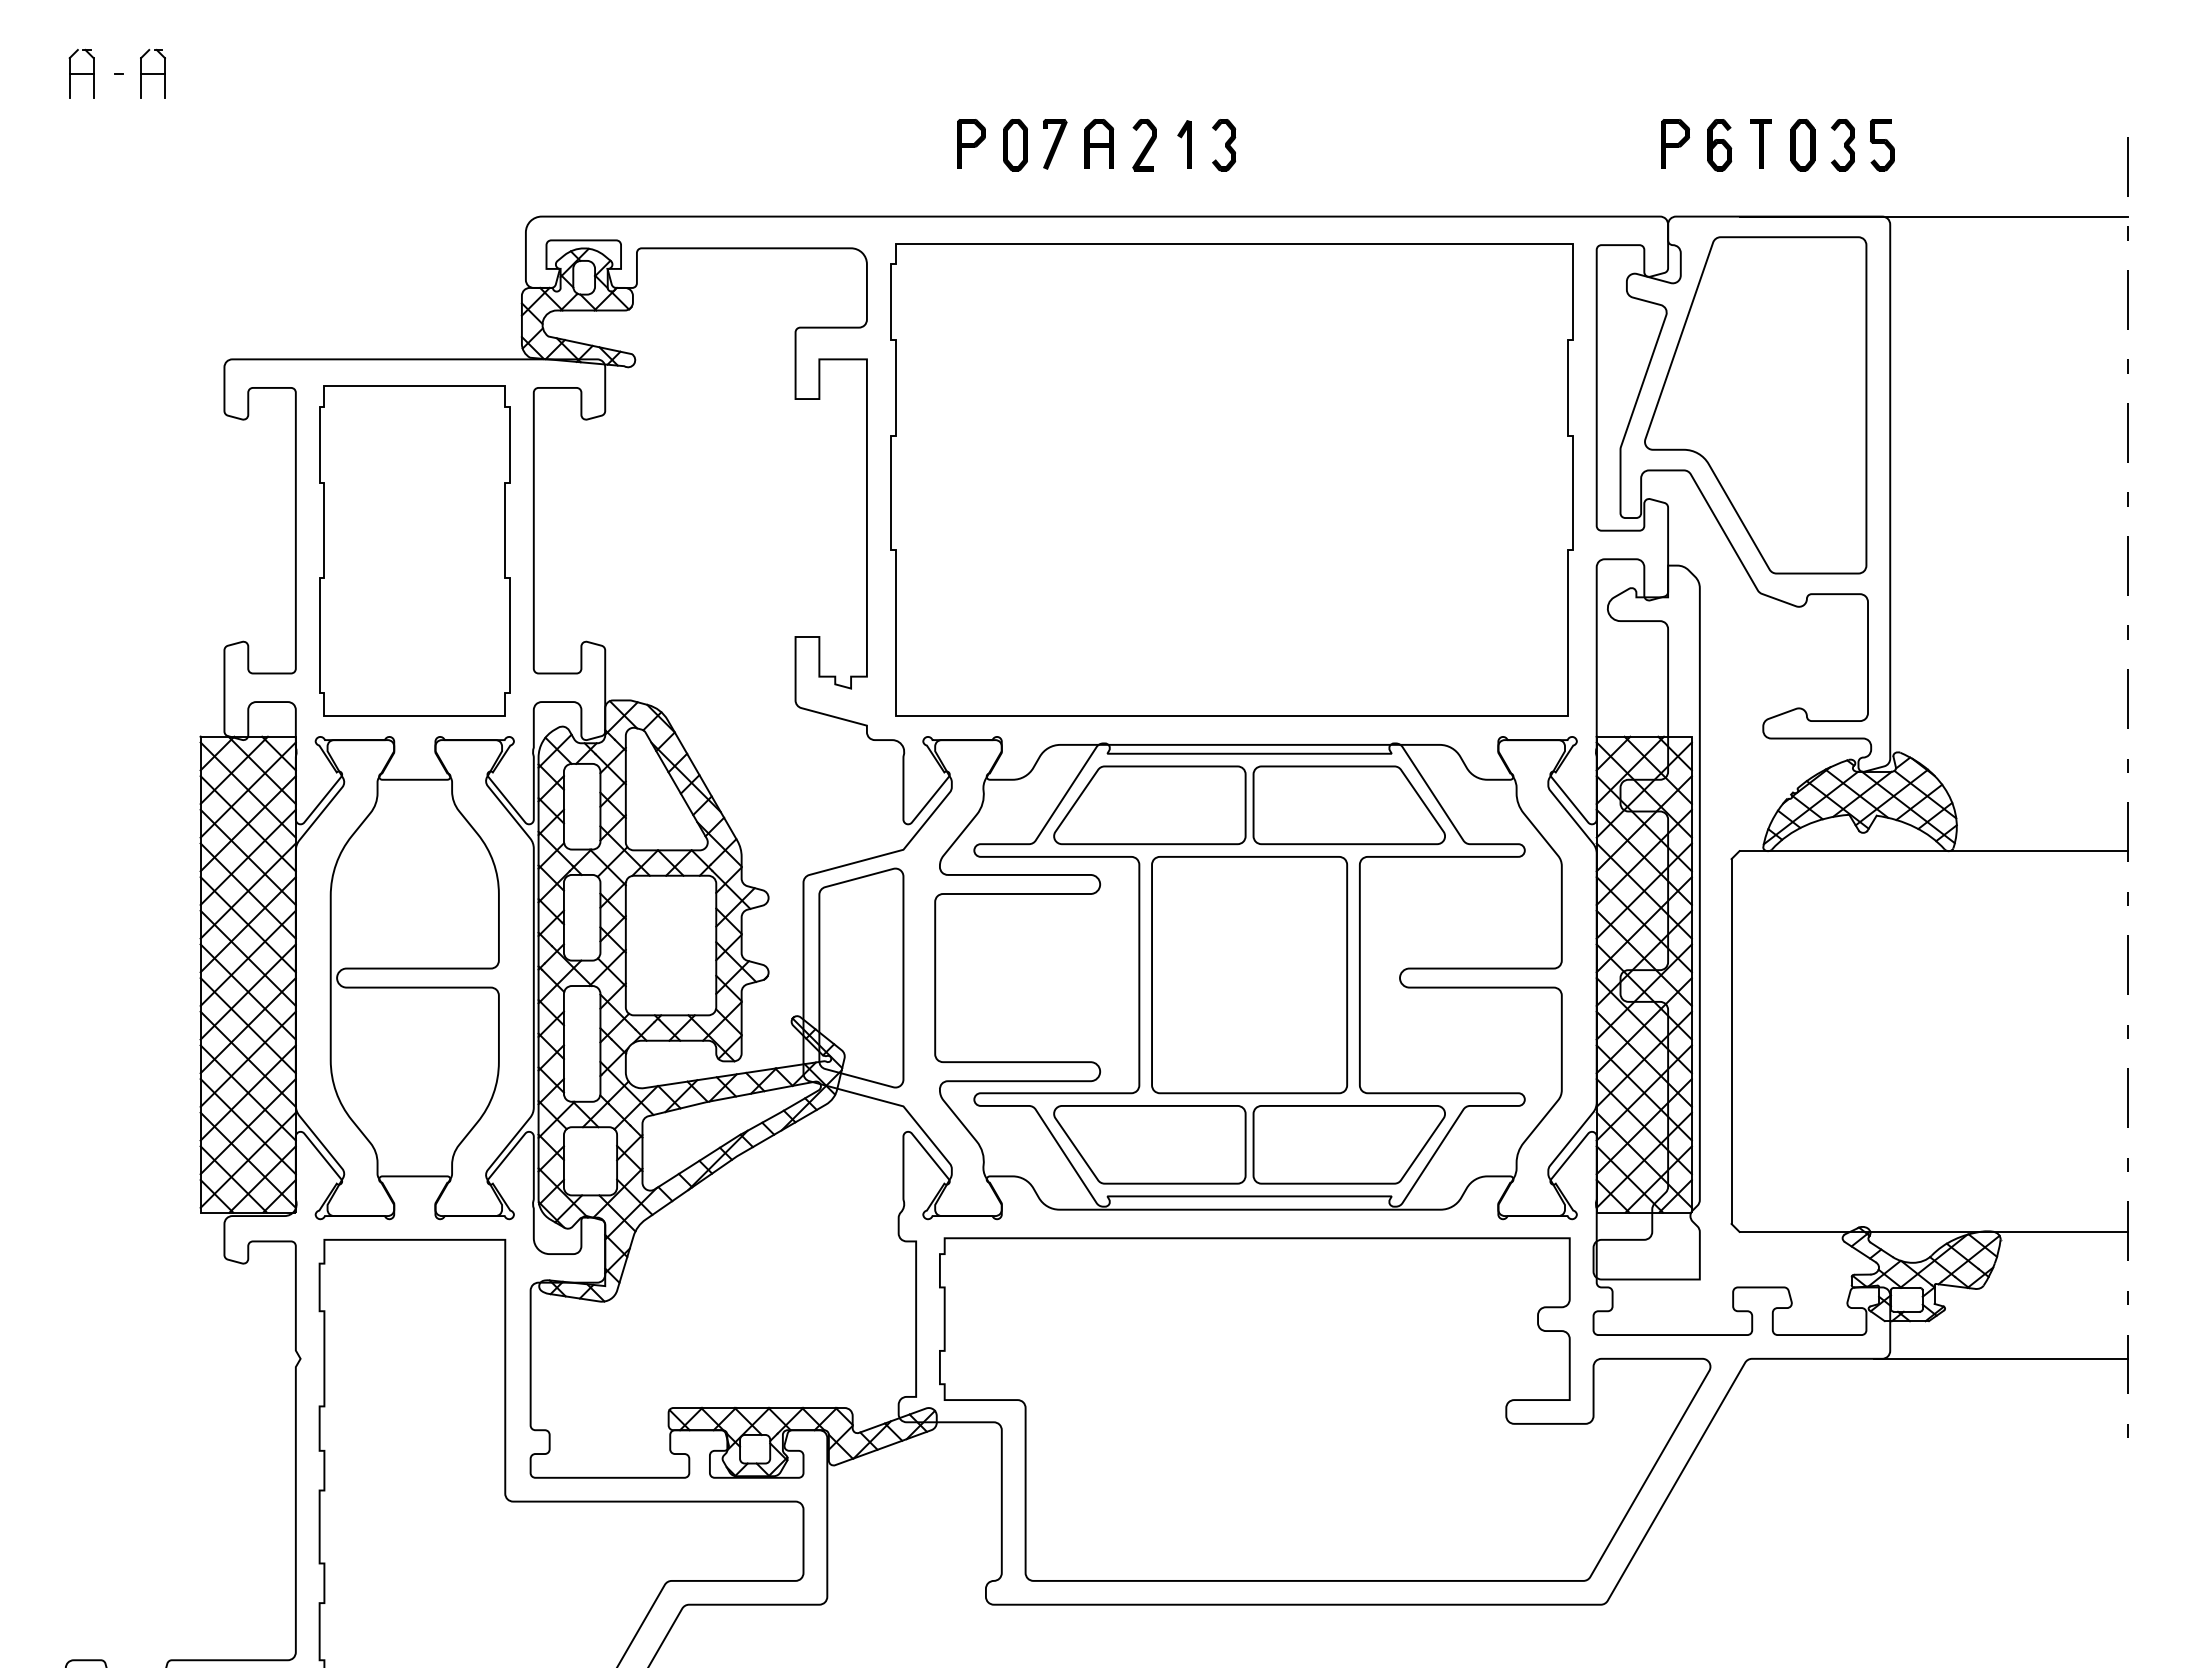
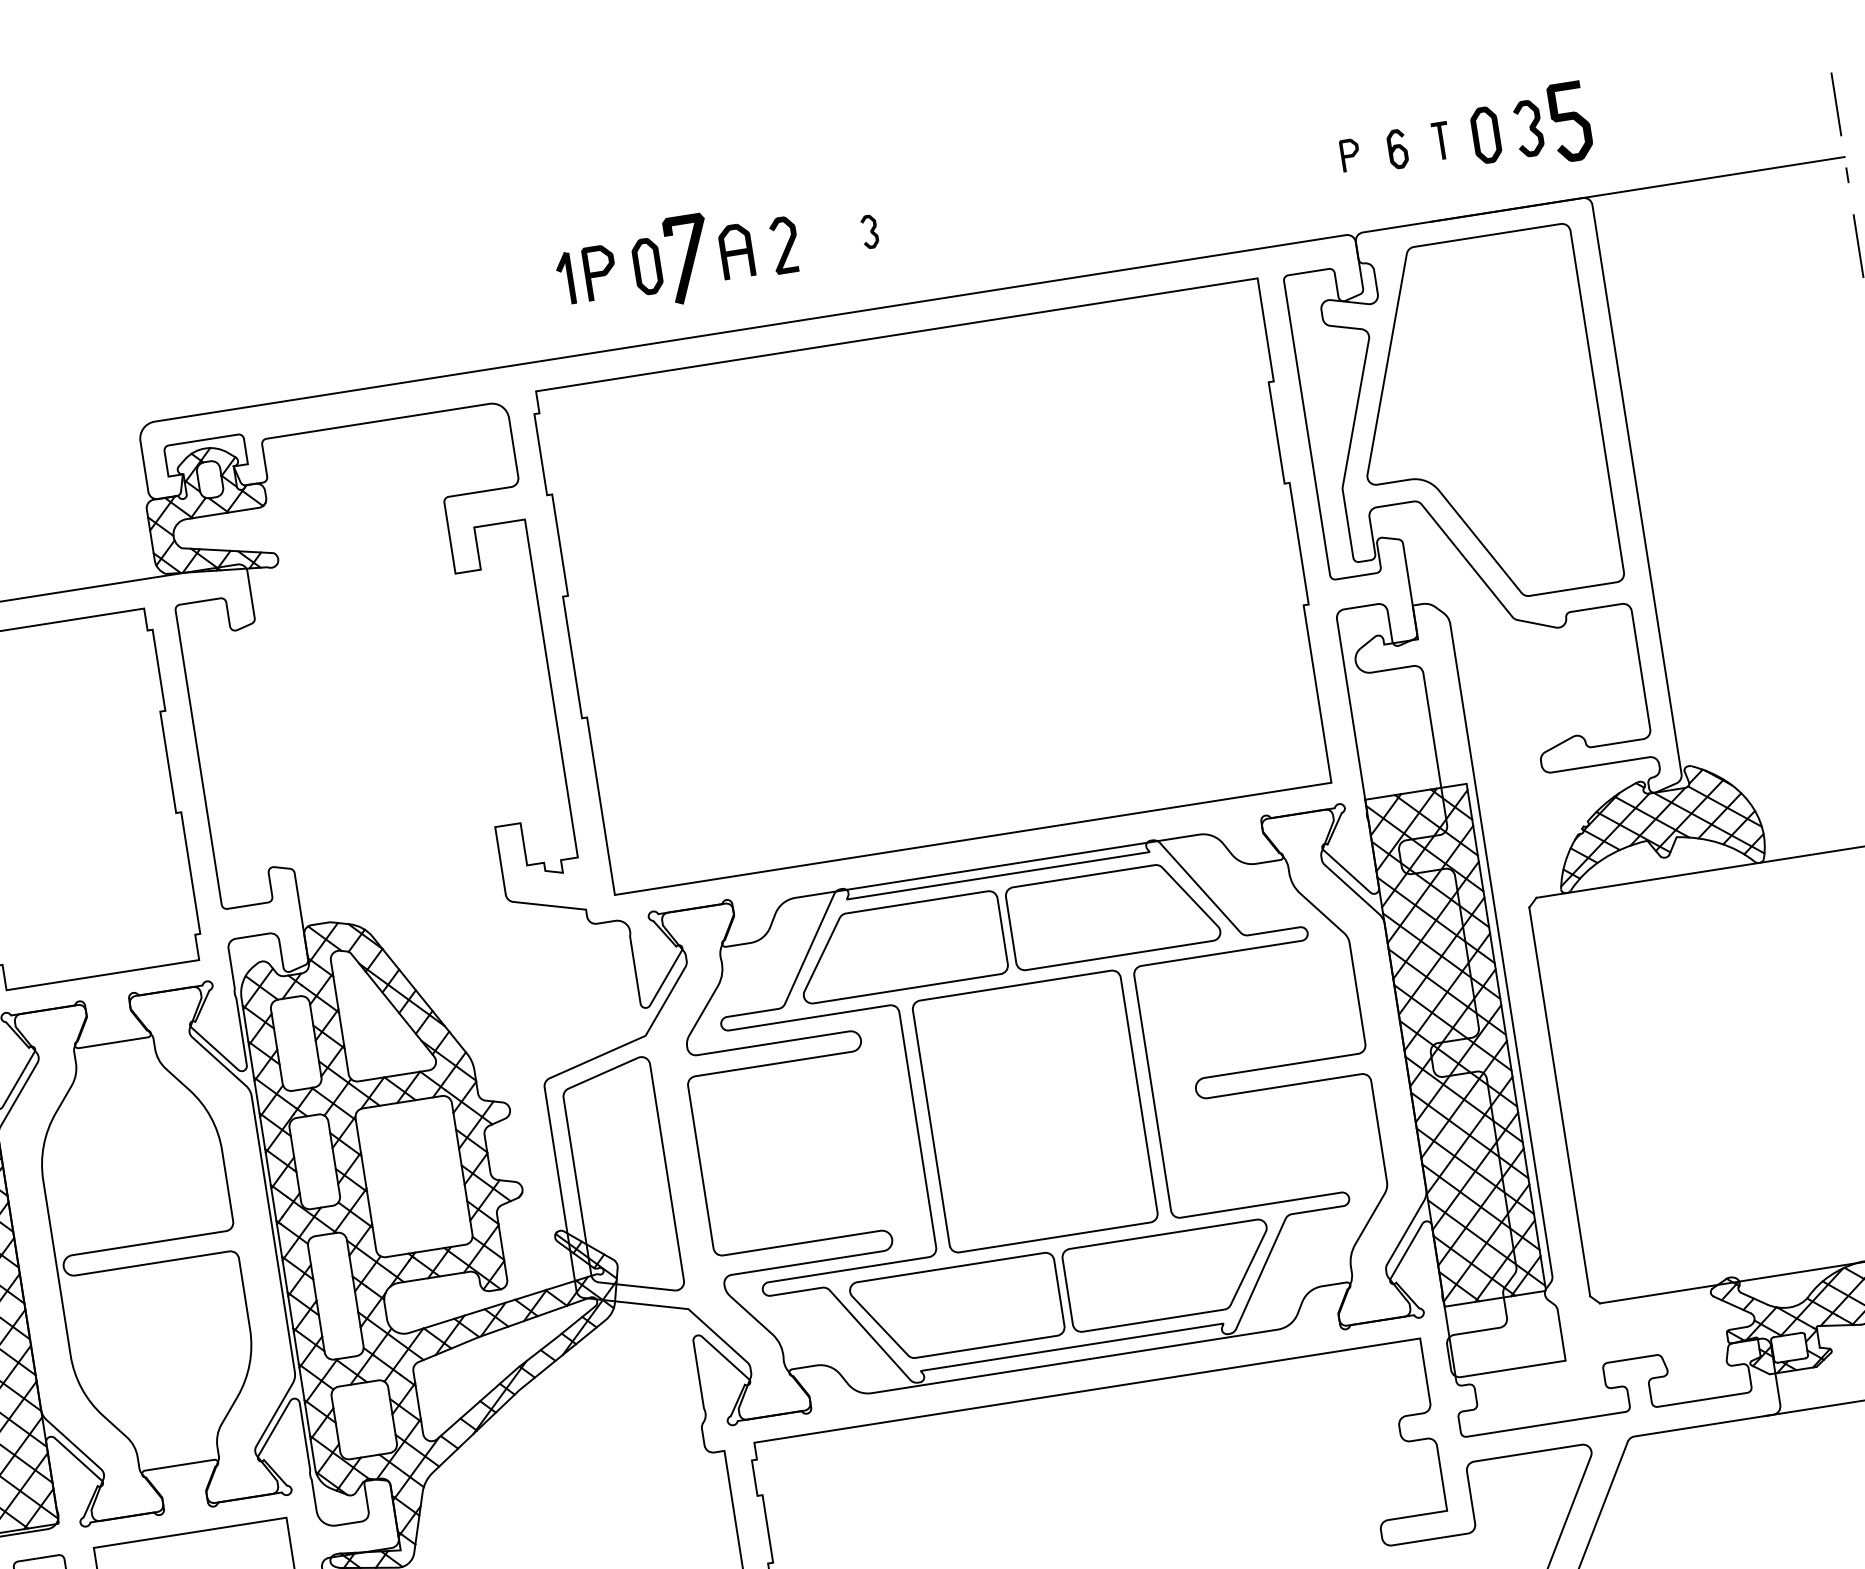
part: (1675, 143) -> (1350, 154), size x0.6
part: (1760, 143) -> (1440, 140), size x0.7
part: (1055, 144) -> (689, 259), size x1.6
part: (1184, 144) -> (565, 278), moved
part: (1224, 145) -> (870, 232), size x0.6
part: (1719, 145) -> (1397, 149), size x0.7
part: (1882, 145) -> (1571, 122), size x1.4

